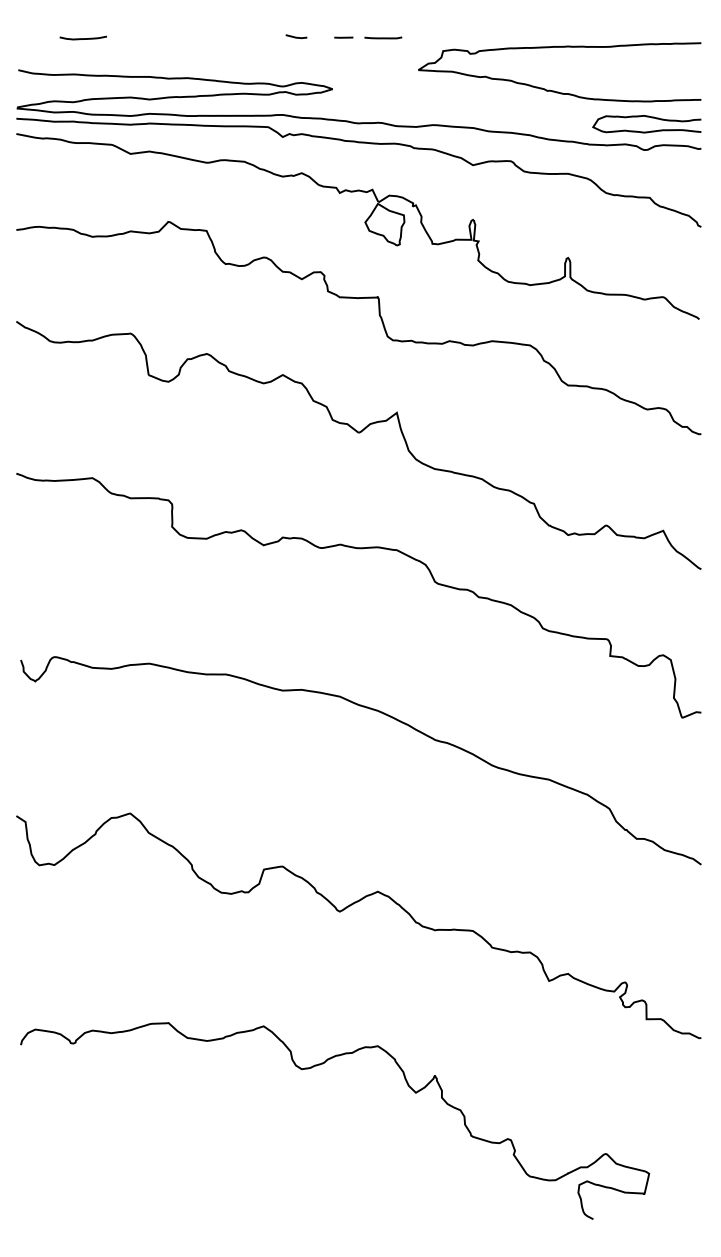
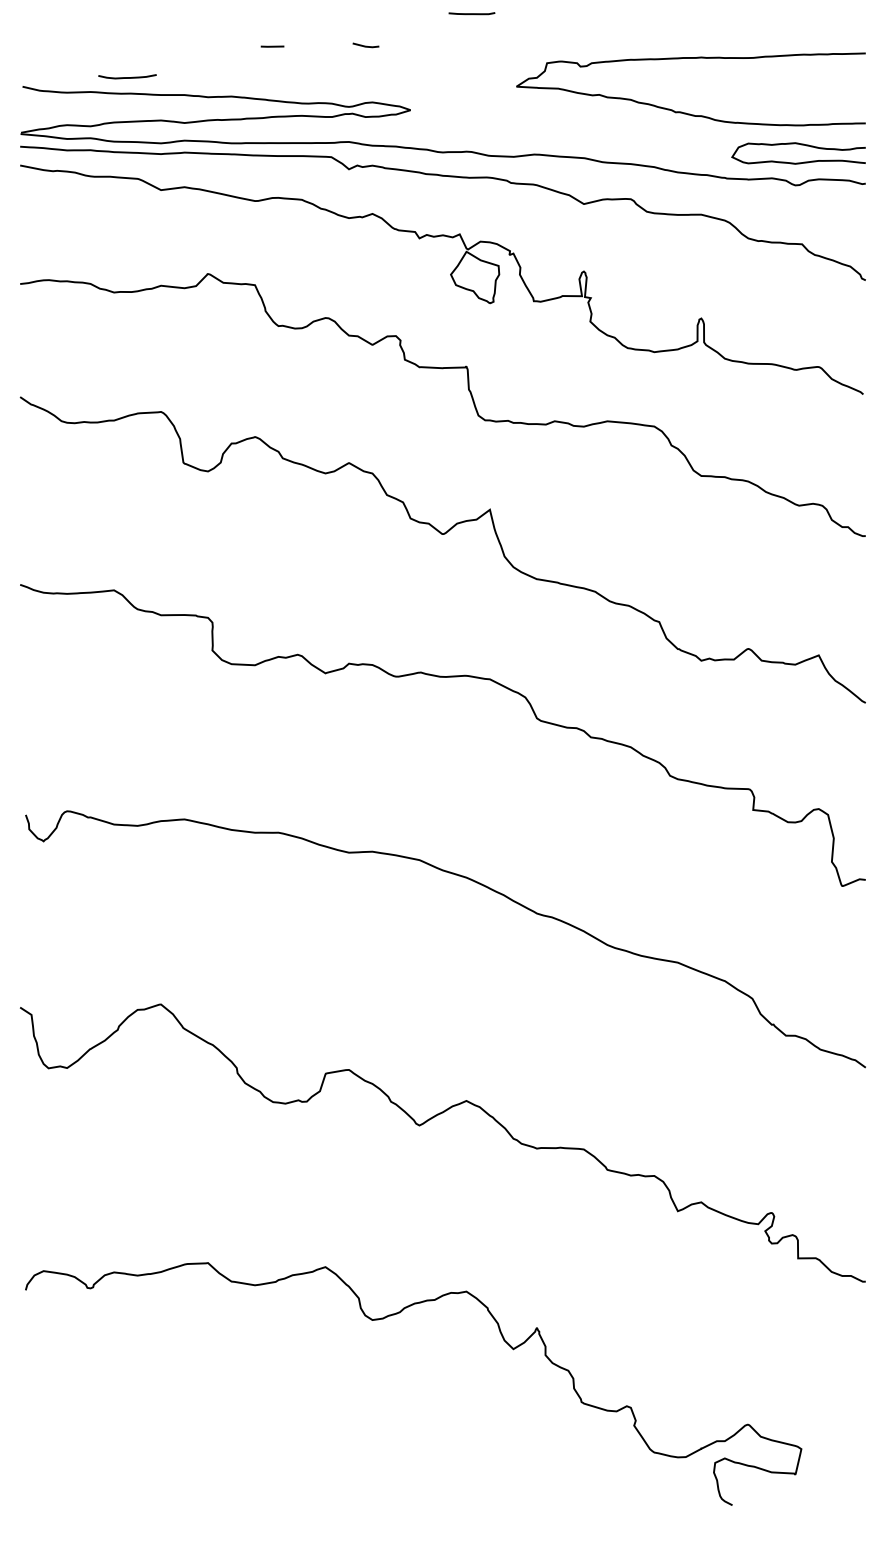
line: (343, 37) -> (272, 46), moved
line: (383, 37) -> (472, 13), moved
curve: (82, 38) -> (126, 77), moved

